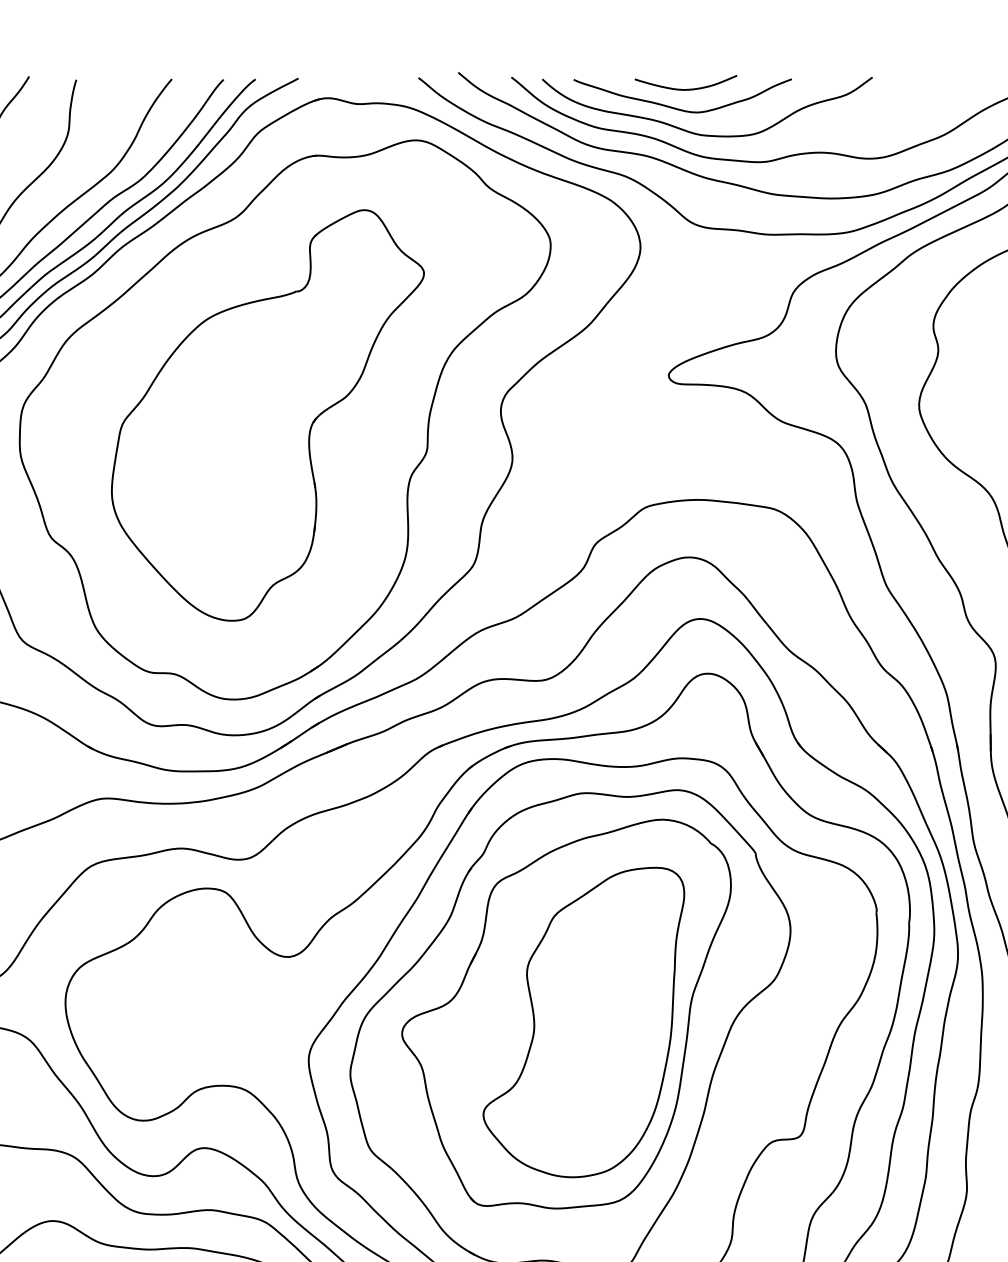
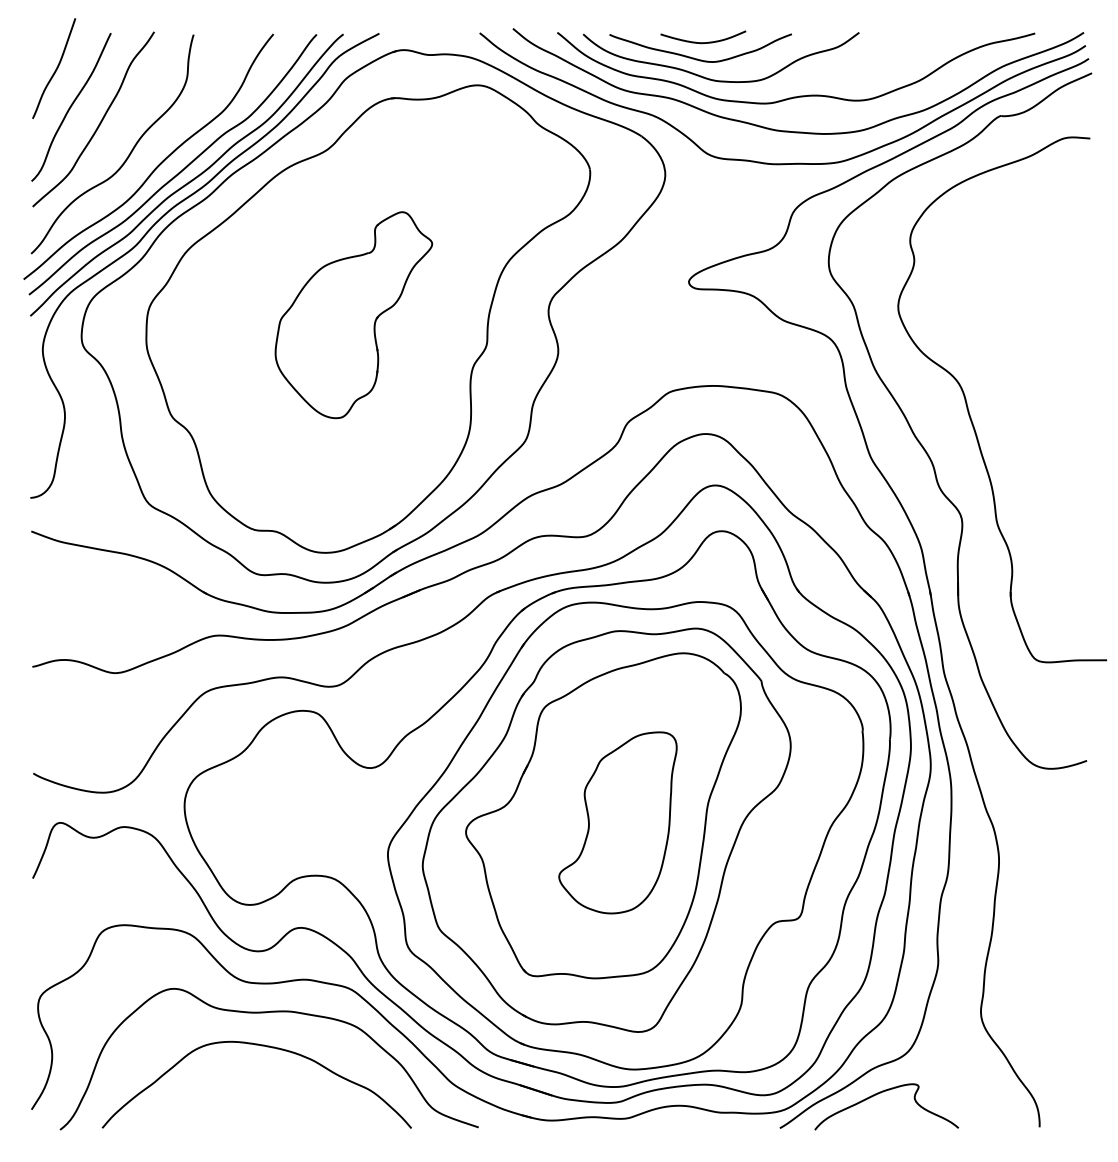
part: (267, 414) -> (353, 314), size x0.6
part: (583, 1022) -> (617, 822), size x0.7

